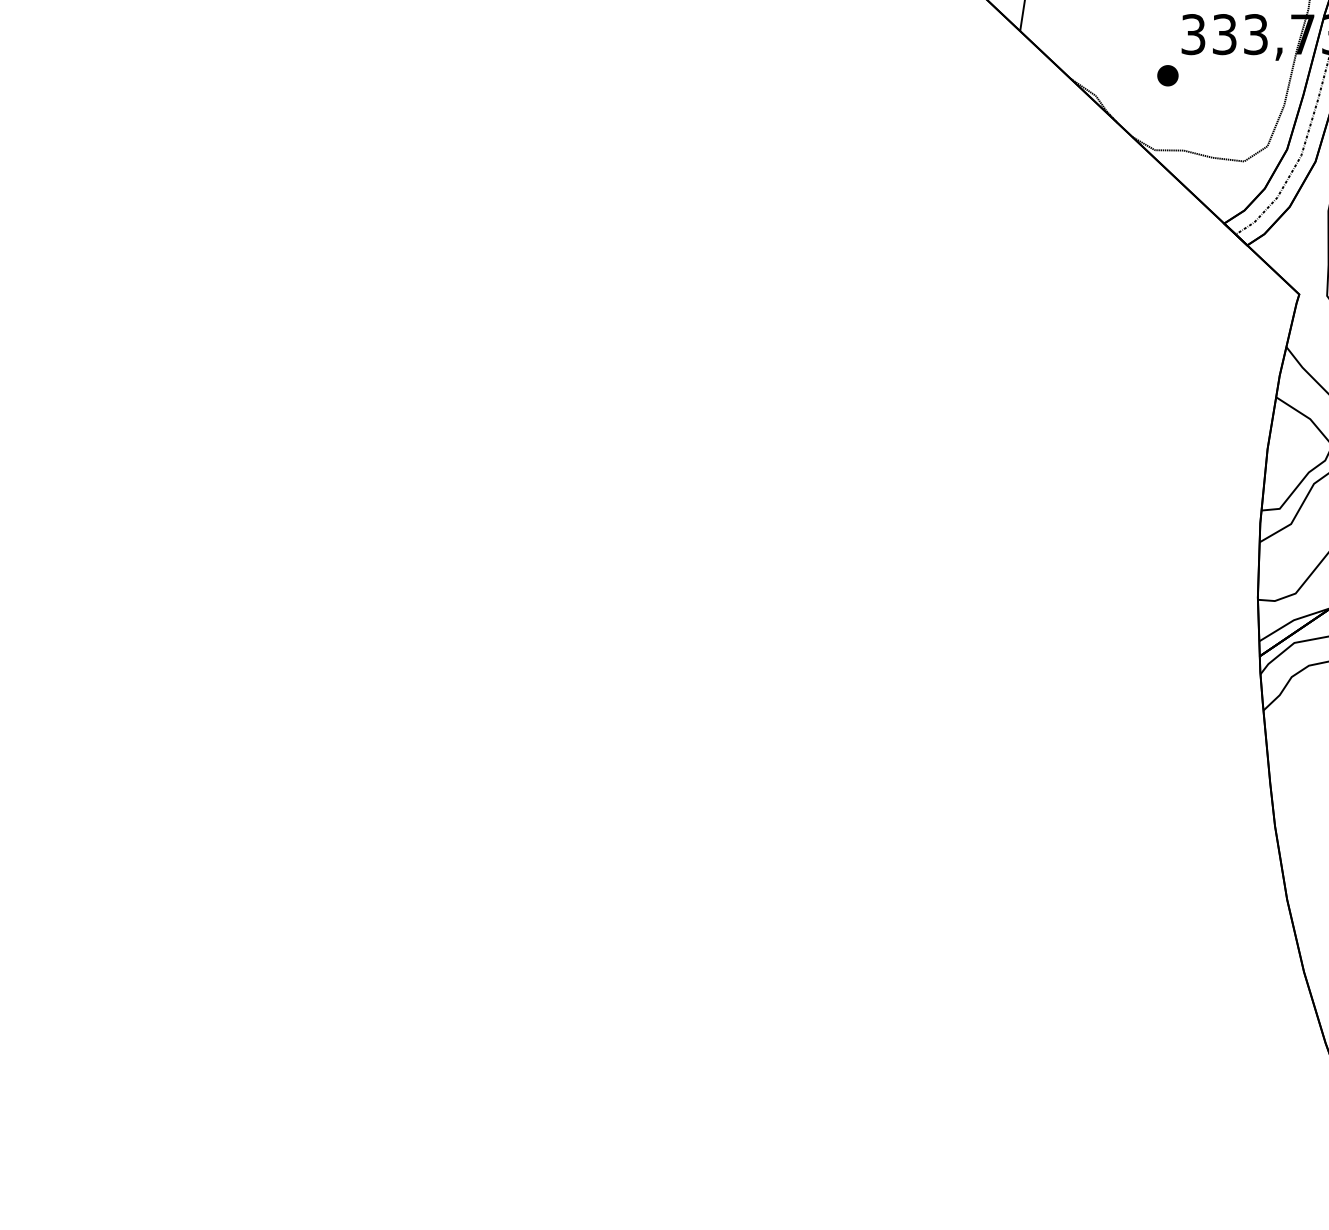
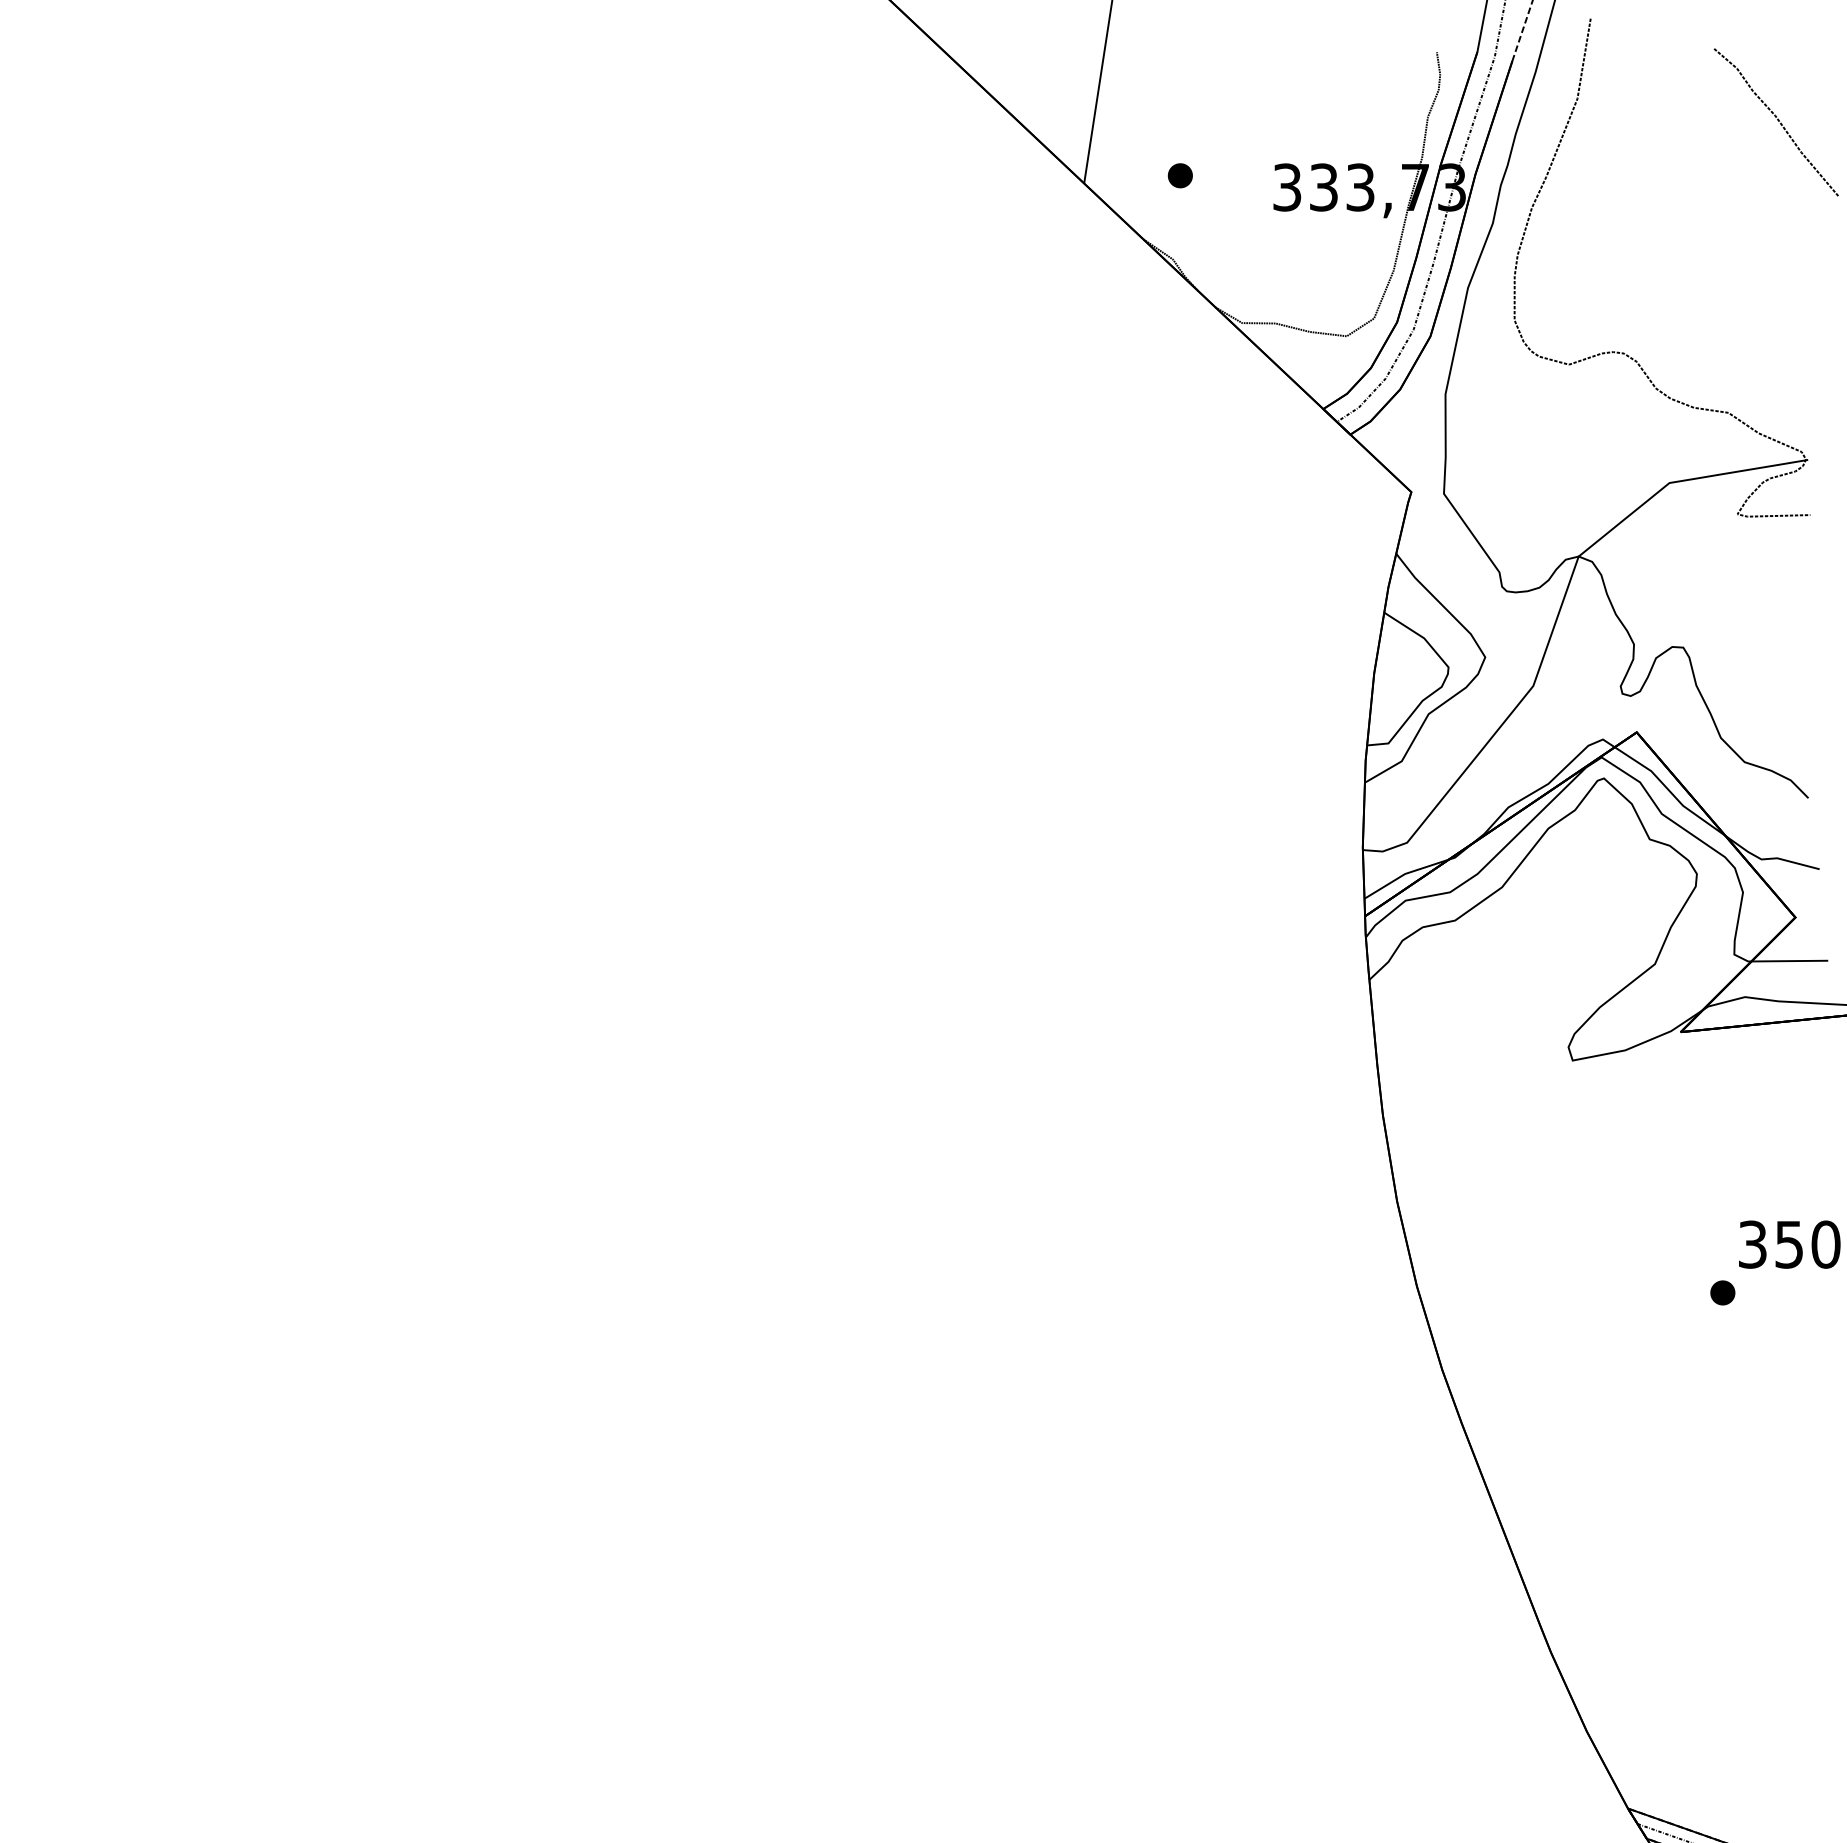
part: (1167, 75) -> (1179, 175), moved

